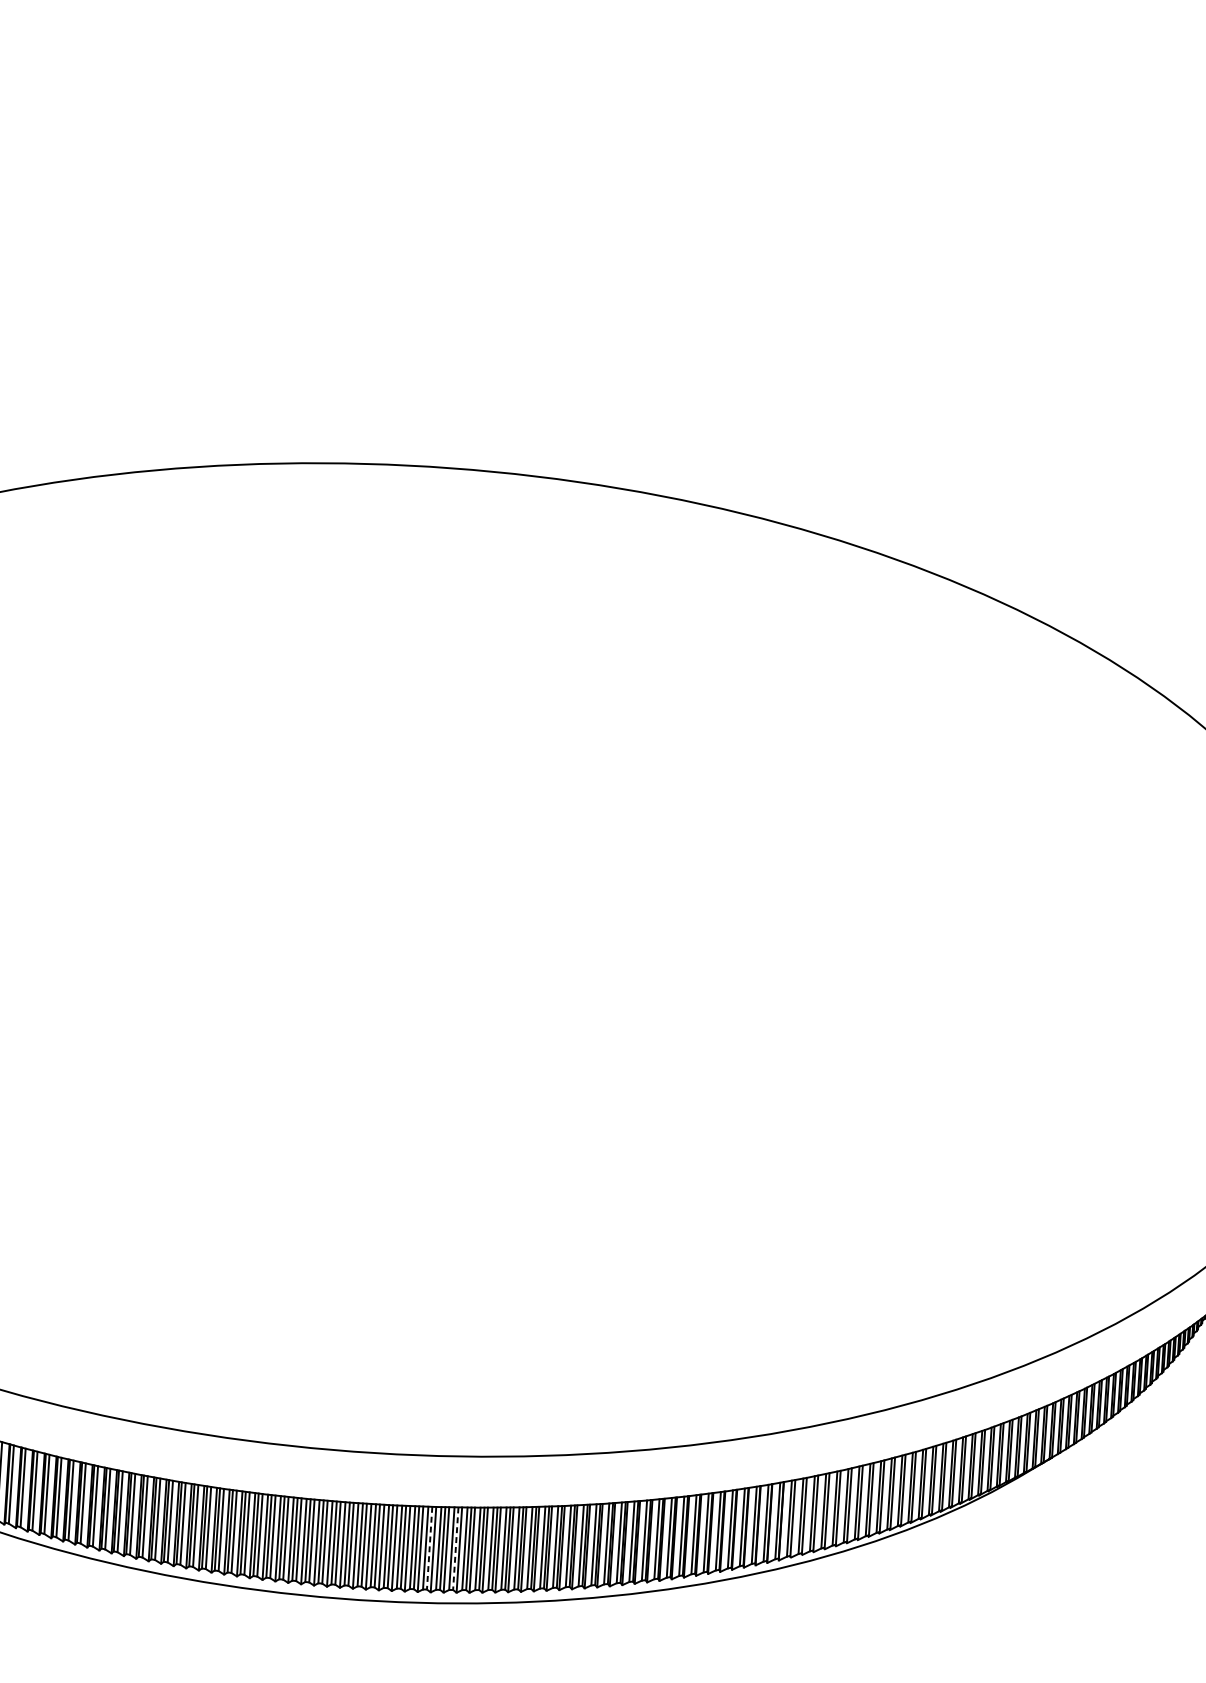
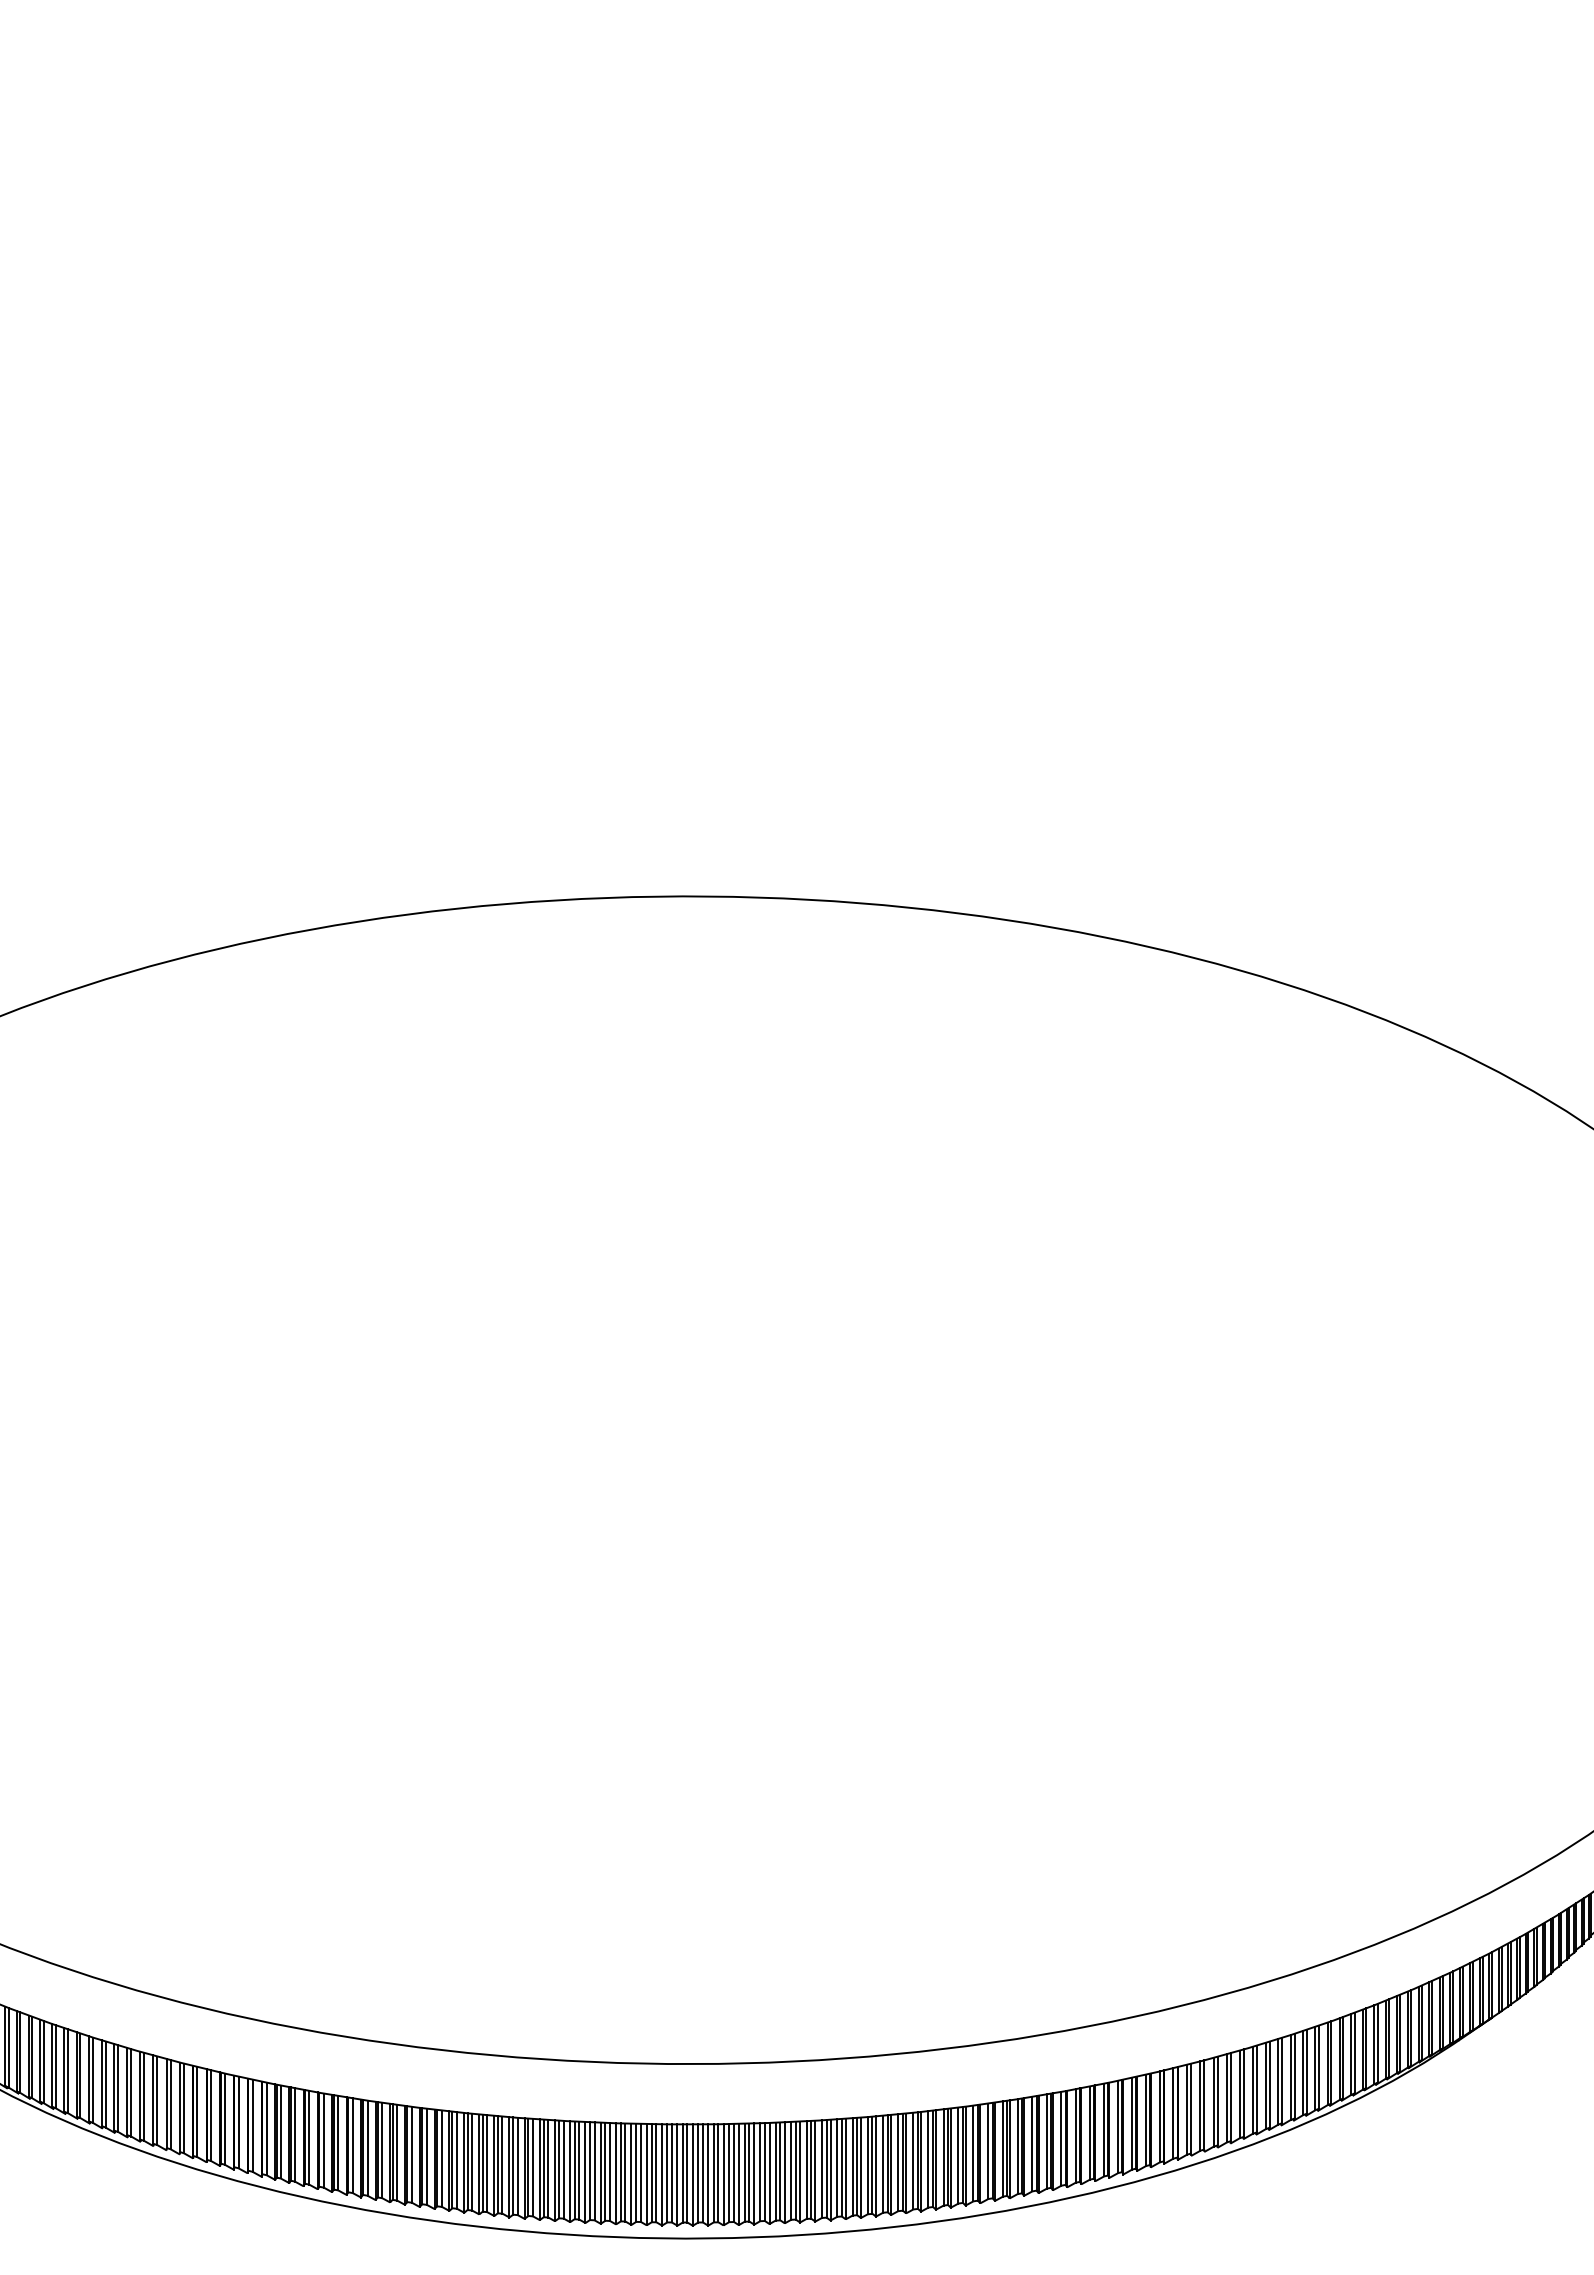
line: (429, 1548) -> (764, 2172), dashed -> solid
line: (455, 1548) -> (795, 2170), dashed -> solid

